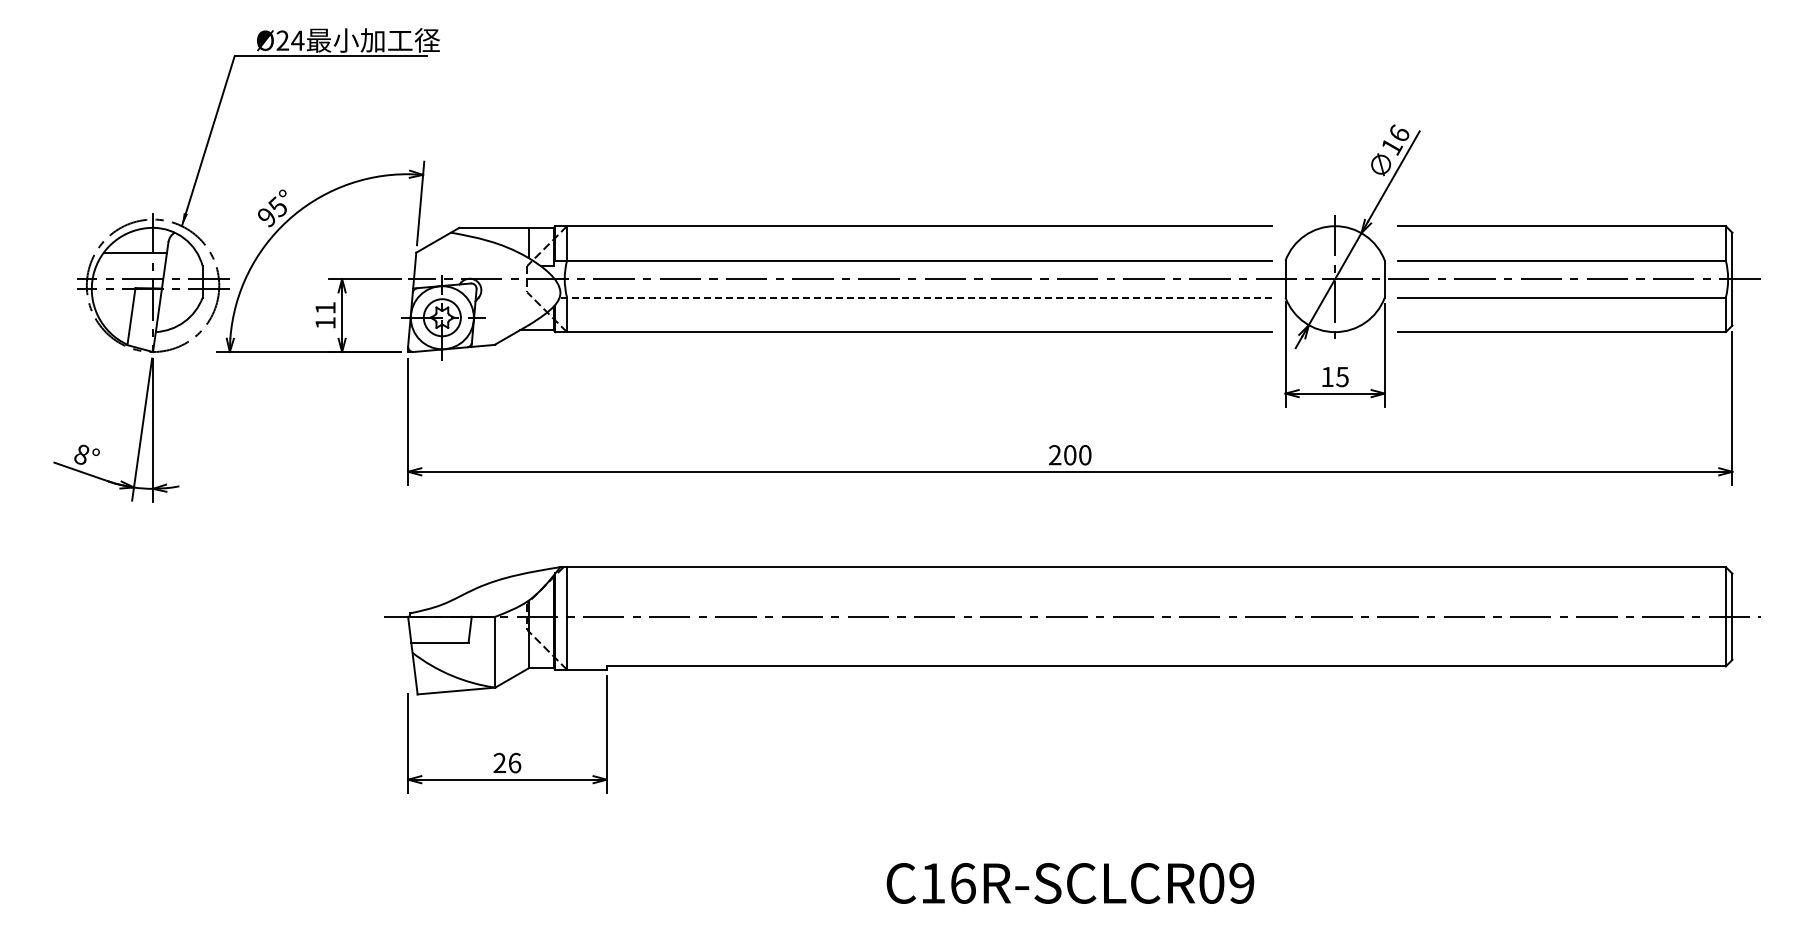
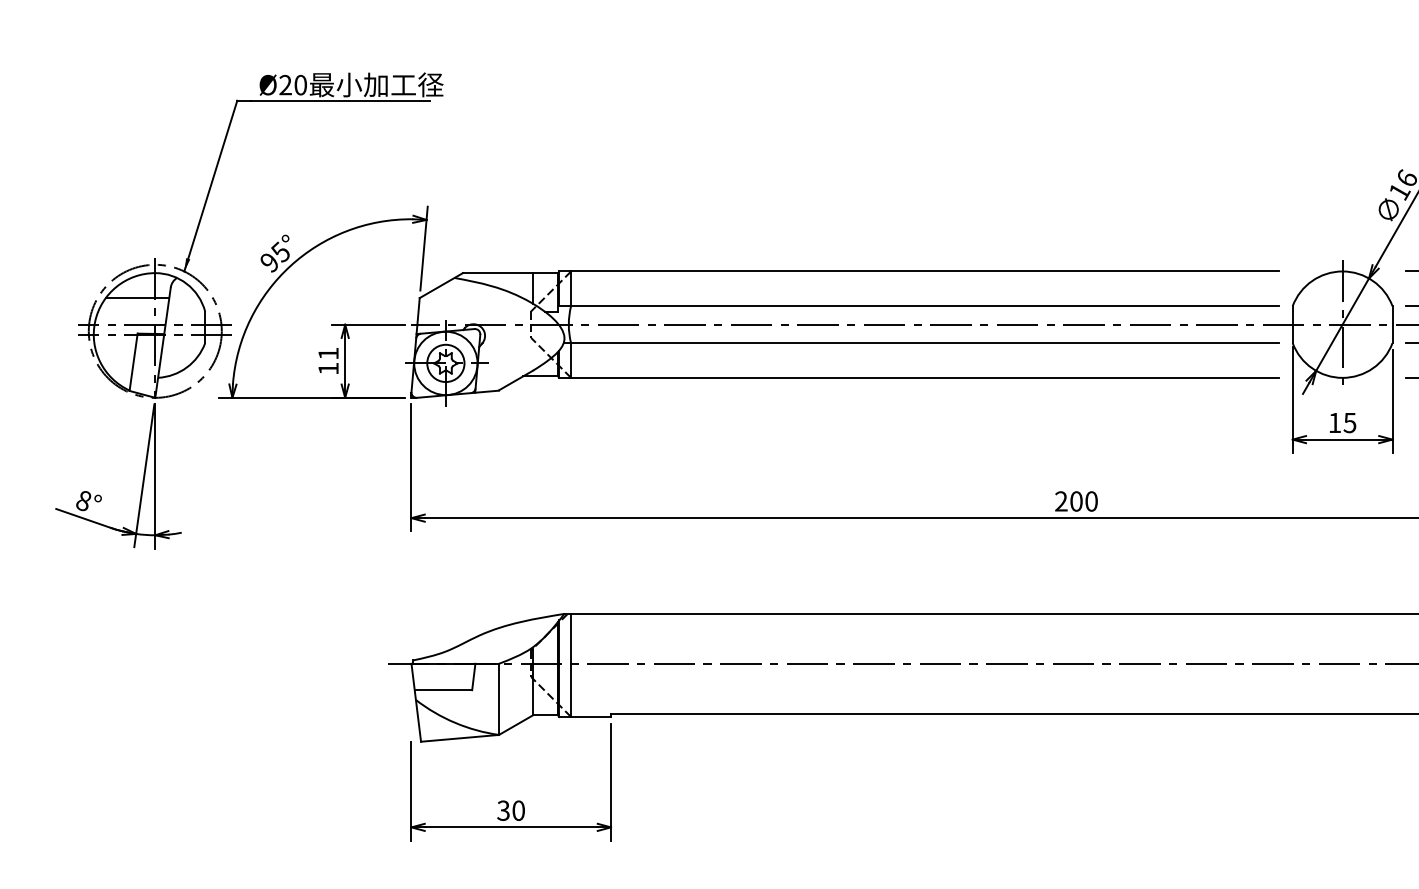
text: (297, 40) -> (300, 84), Ø24 -> Ø20
line: (916, 297) -> (922, 343), dashed -> solid
text: (507, 762) -> (511, 810), 26 -> 30

